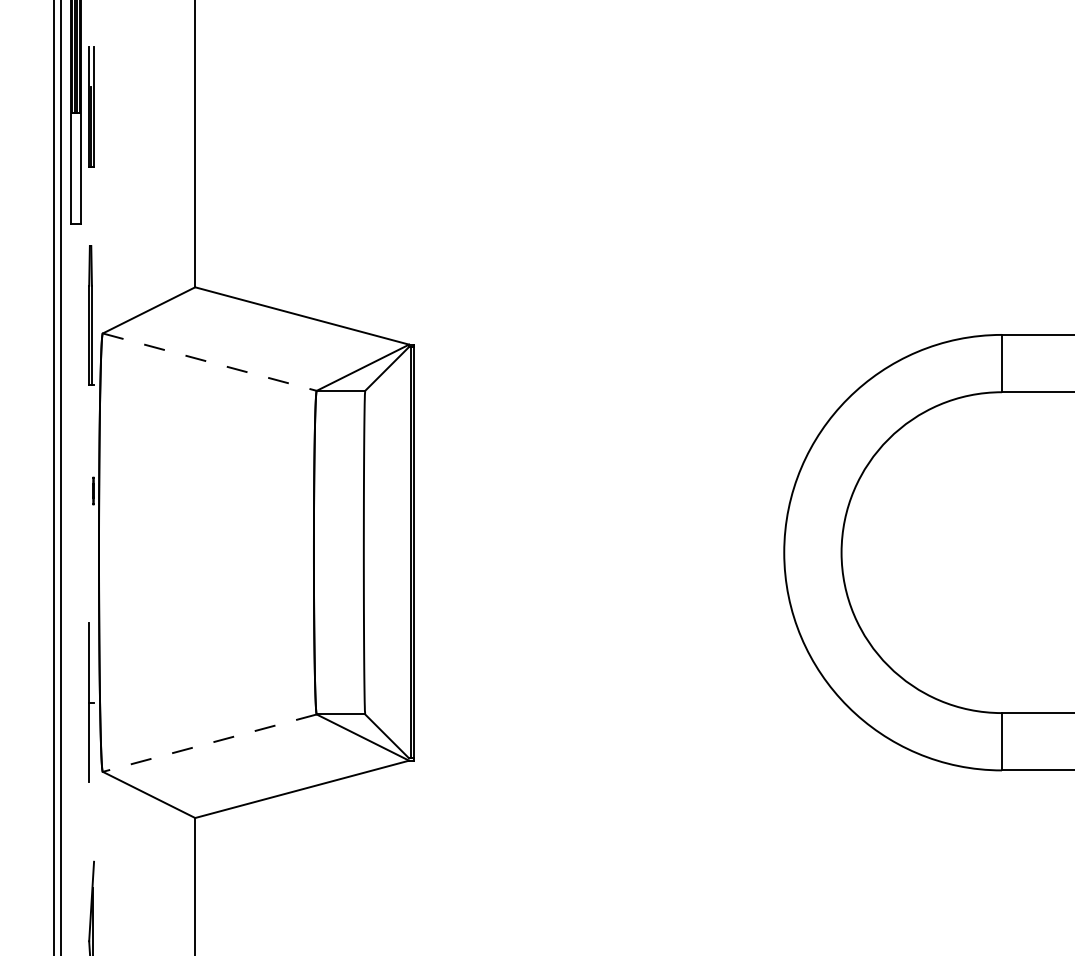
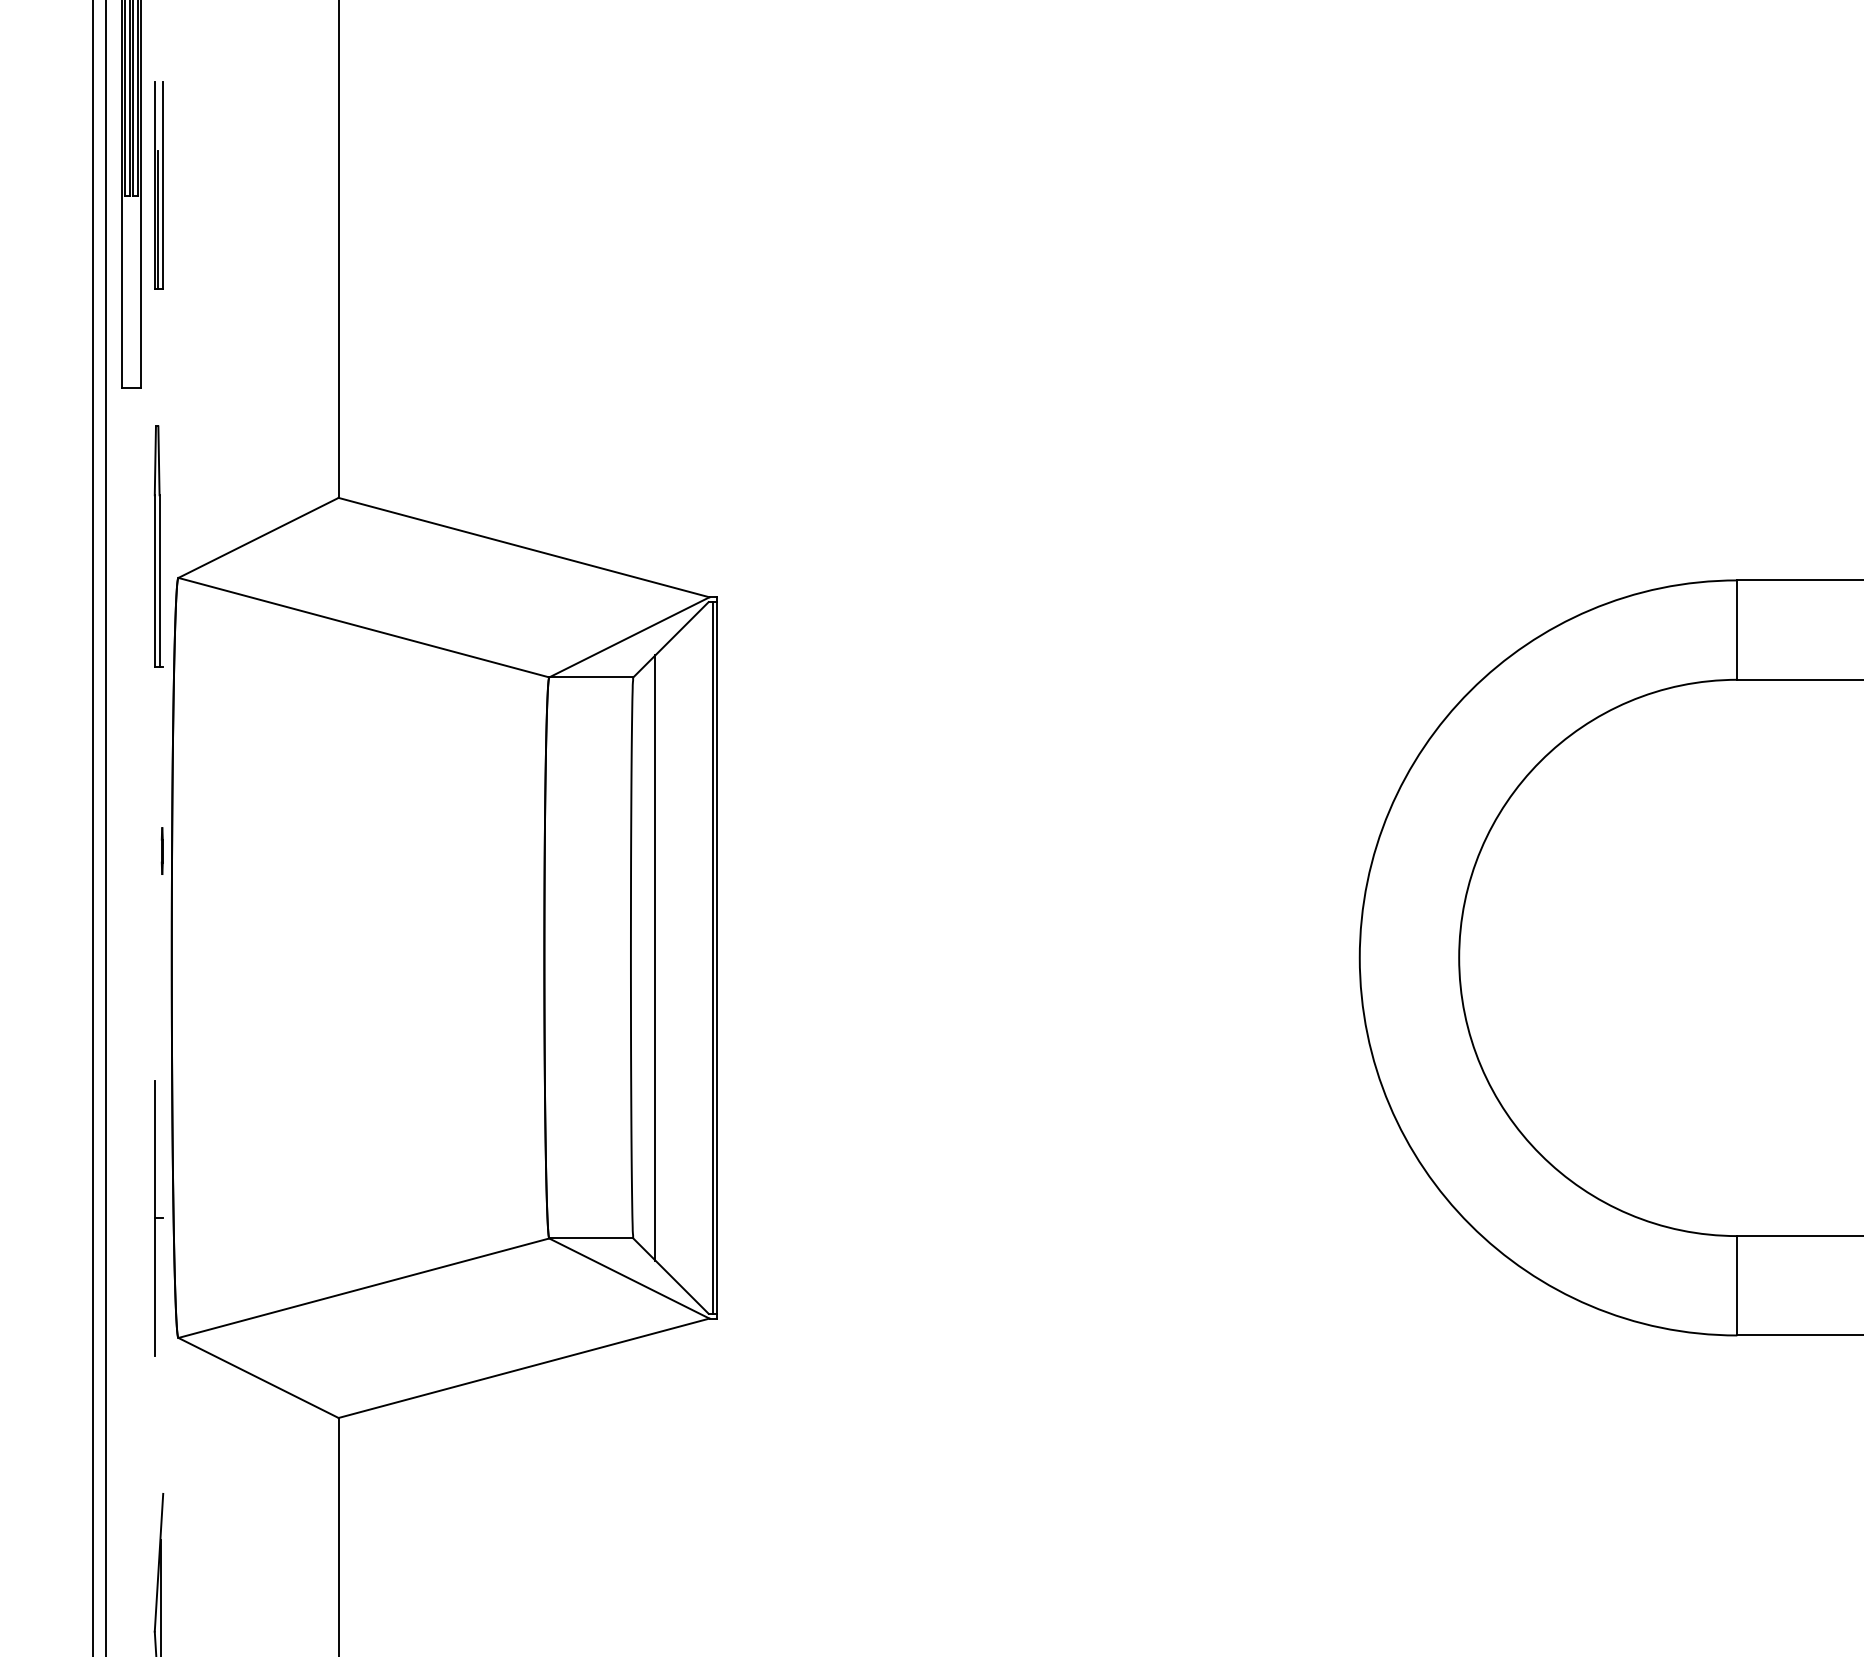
line: (209, 362) -> (363, 628), dashed -> solid
line: (377, 552) -> (654, 957), added
line: (209, 743) -> (363, 1288), dashed -> solid

